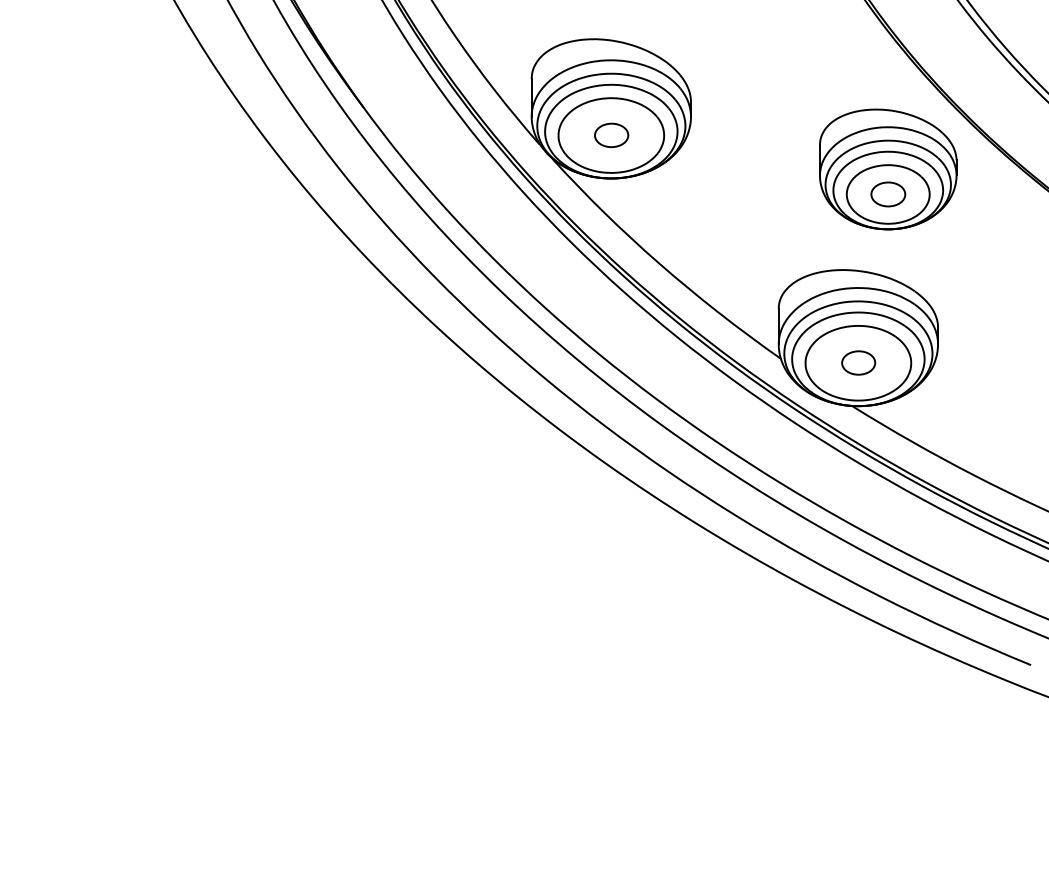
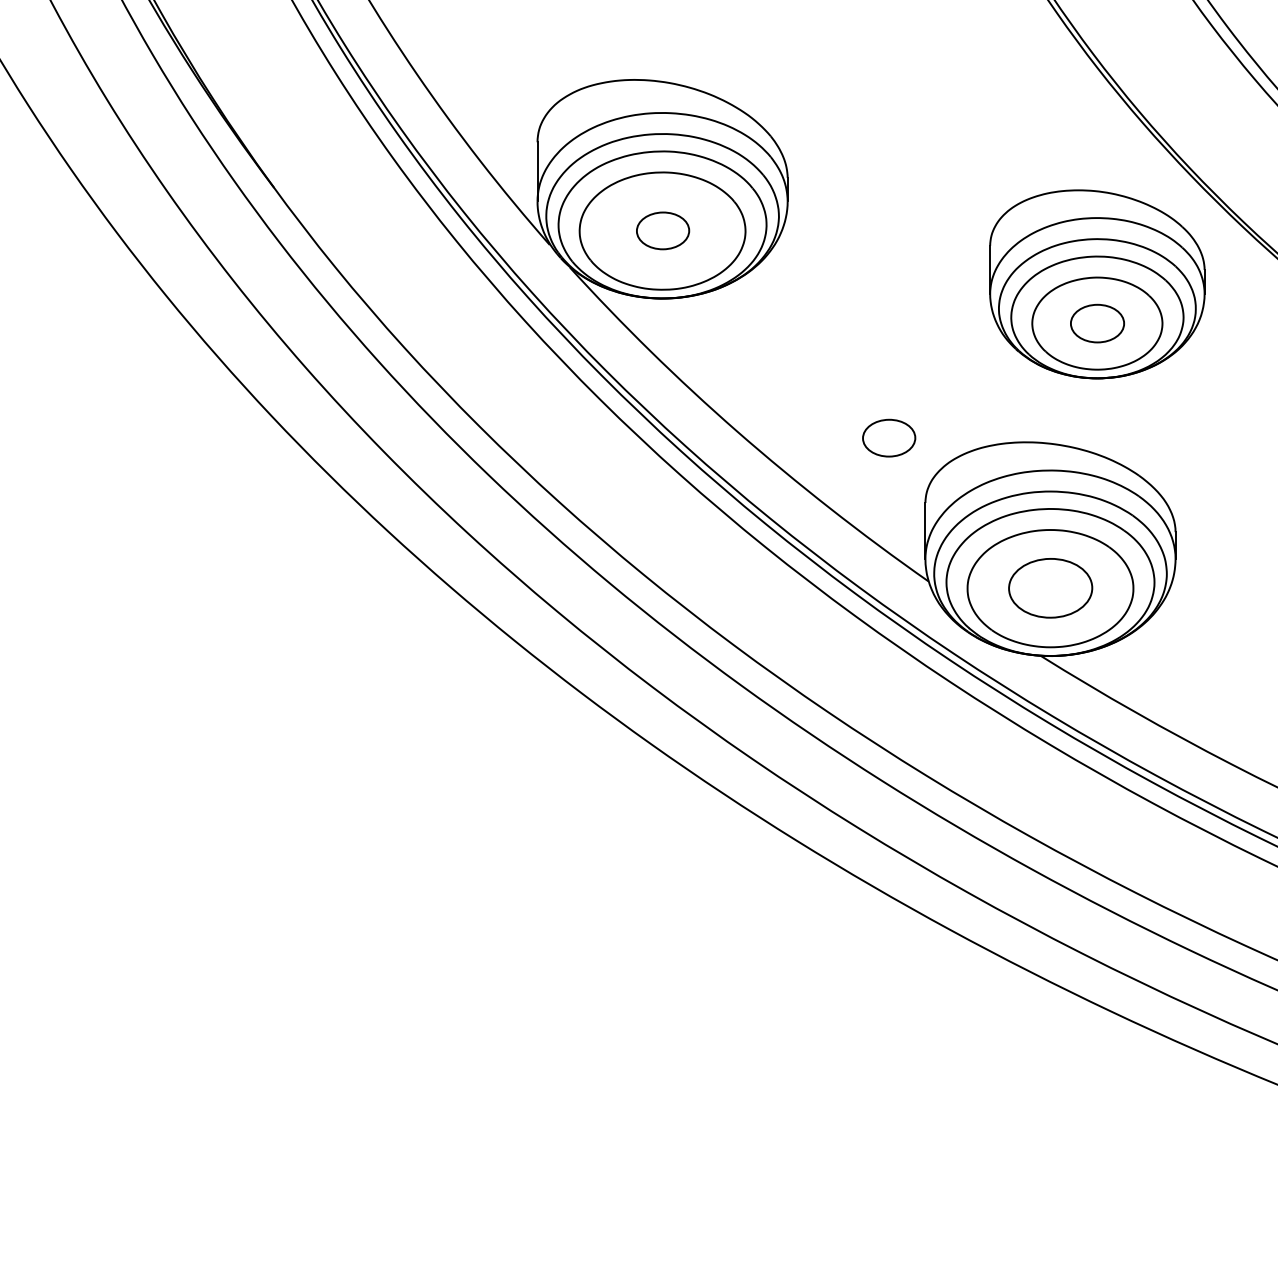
part: (755, 266) -> (888, 436), added
part: (858, 362) -> (1050, 587), size x1.6

